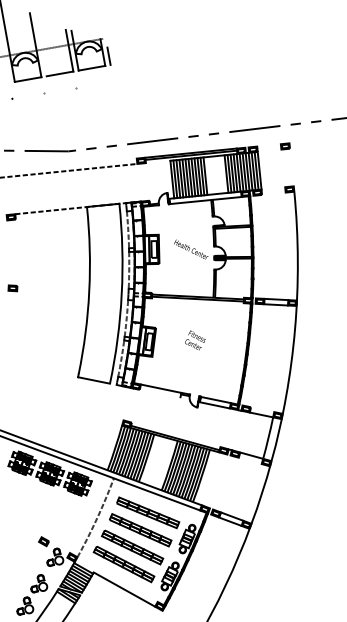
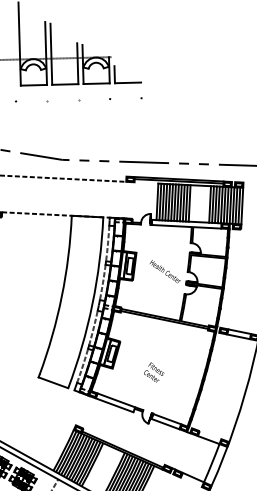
line: (40, 45) -> (50, 54), added
line: (123, 62) -> (127, 82), added
text: (195, 340) -> (154, 372), moved
line: (159, 393) -> (114, 404), added

